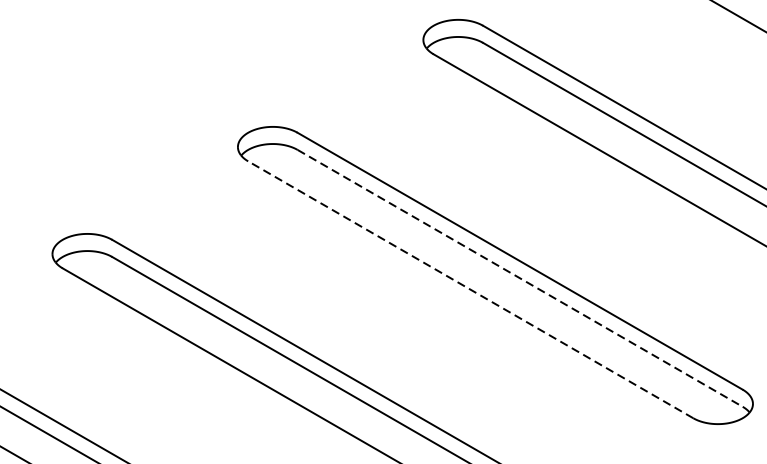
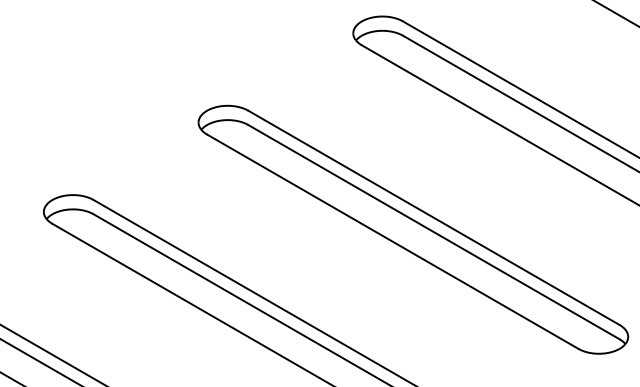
line: (520, 278) -> (434, 232), dashed -> solid
line: (470, 289) -> (392, 241), dashed -> solid

